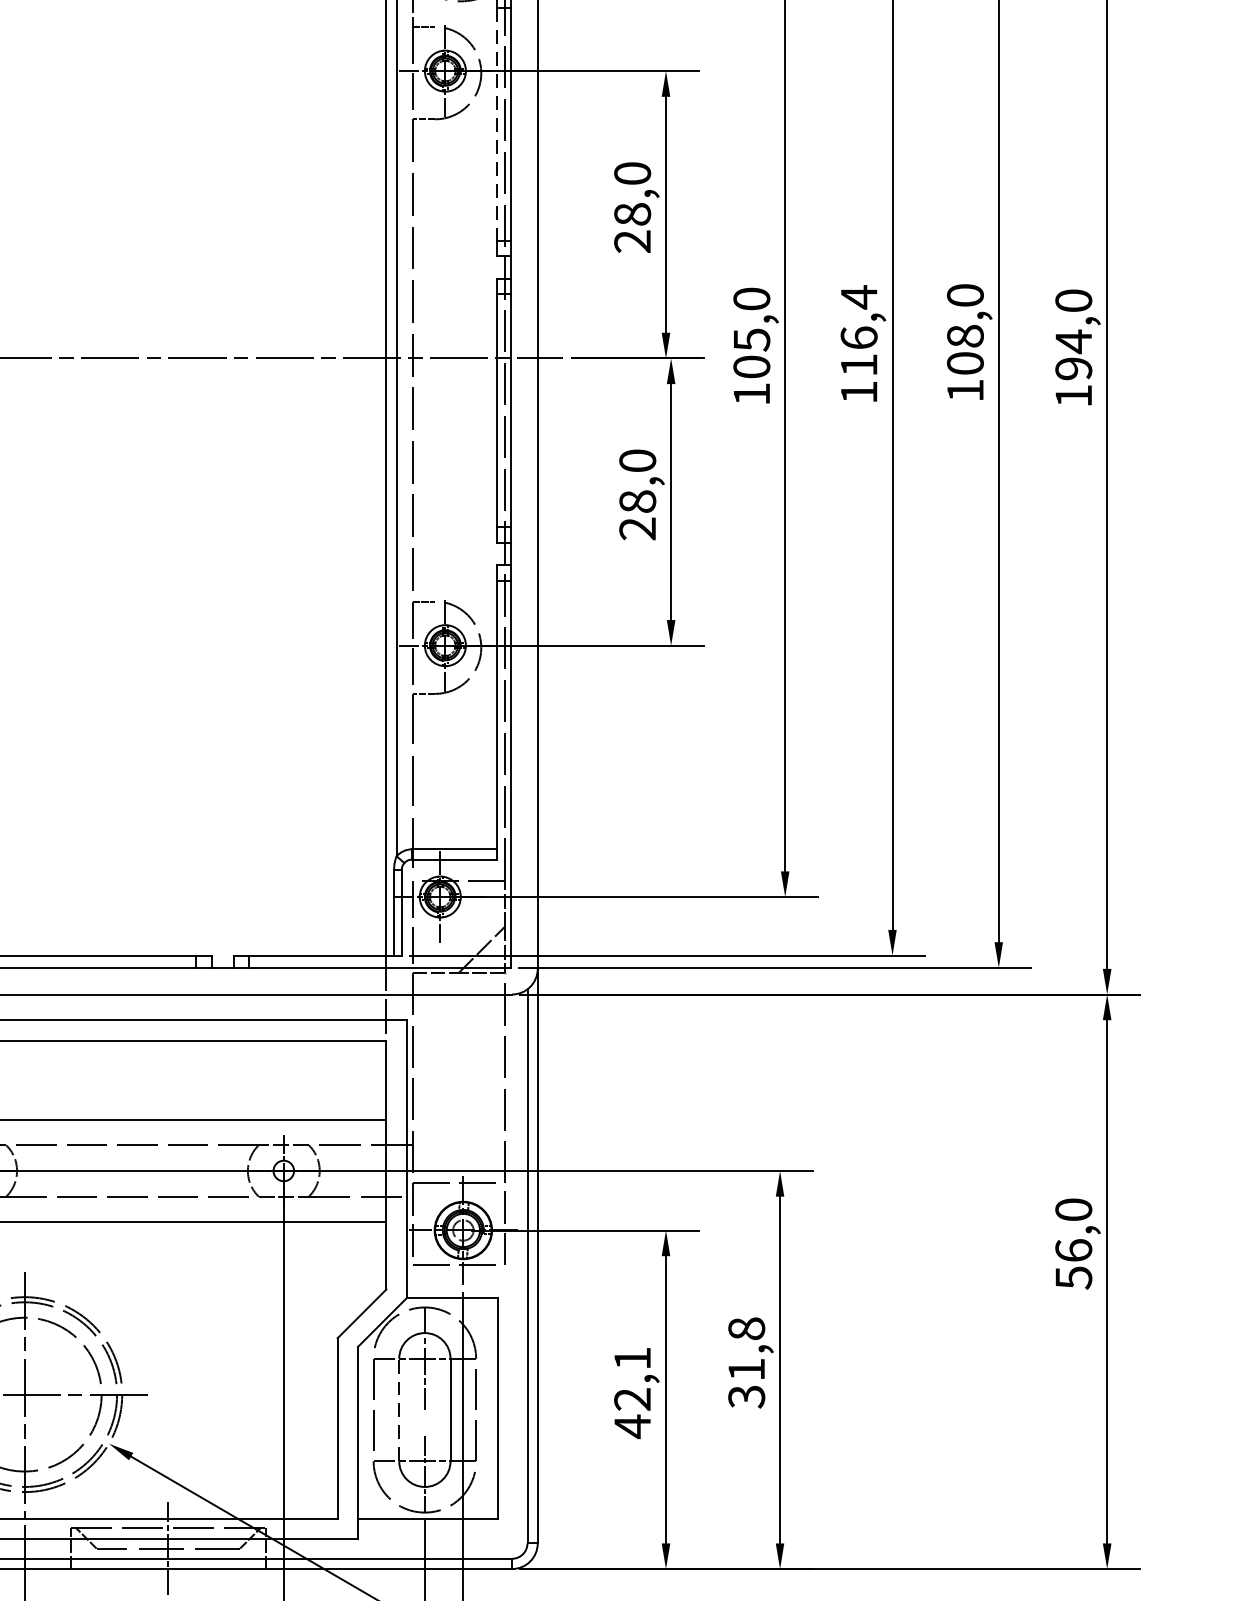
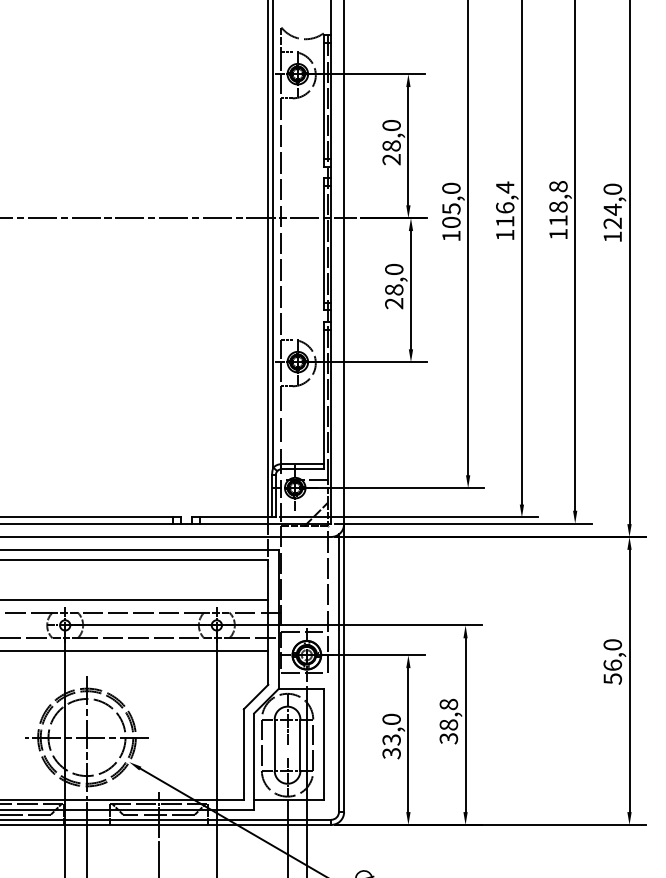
line: (496, 125) -> (323, 101), dashed -> solid
text: (965, 329) -> (558, 203), 108,0 -> 118,8
text: (1075, 367) -> (613, 222), 194,0 -> 124,0
text: (746, 1368) -> (448, 724), 31,8 -> 38,8
text: (632, 1392) -> (391, 736), 42,1 -> 33,0
line: (398, 1410) -> (274, 745), dashed -> solid

